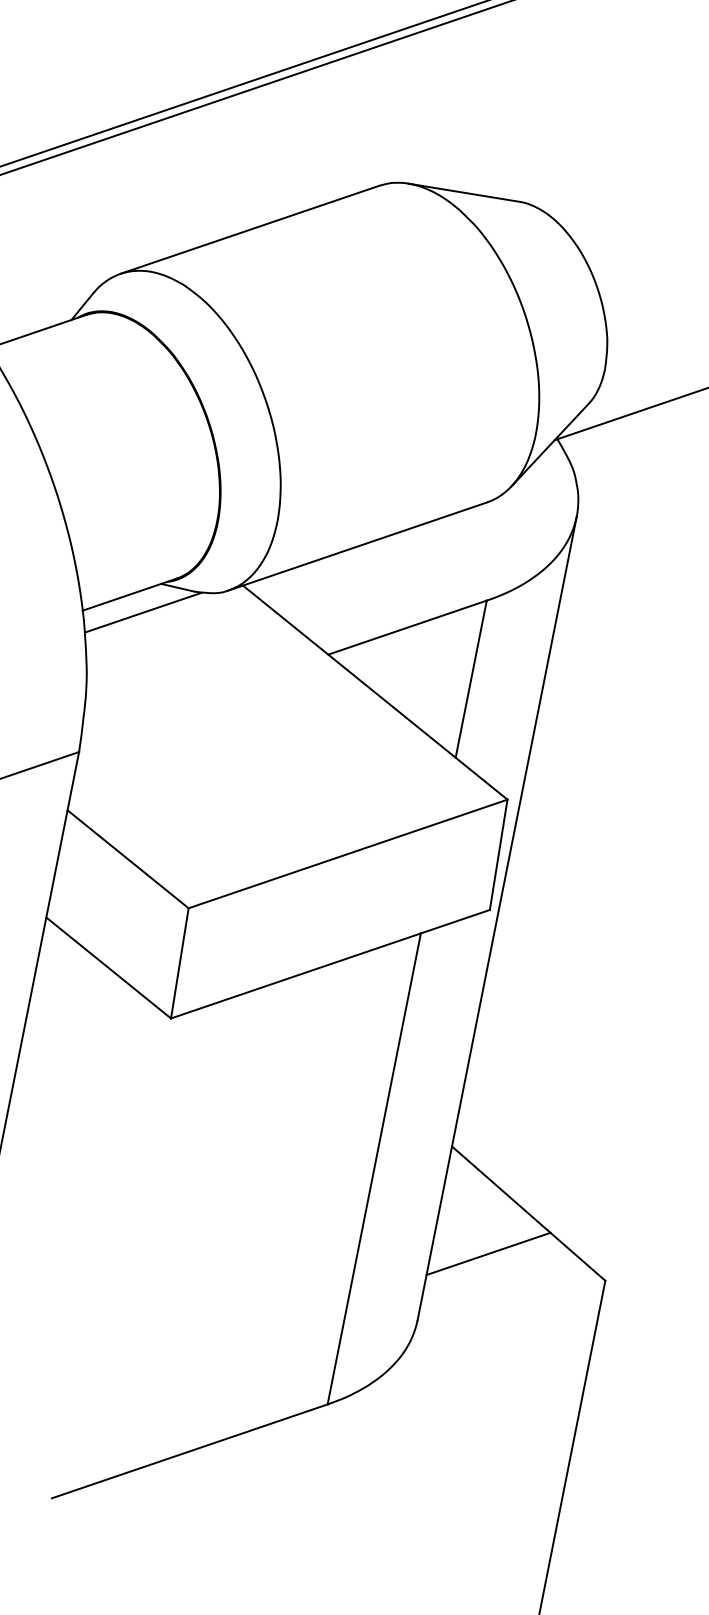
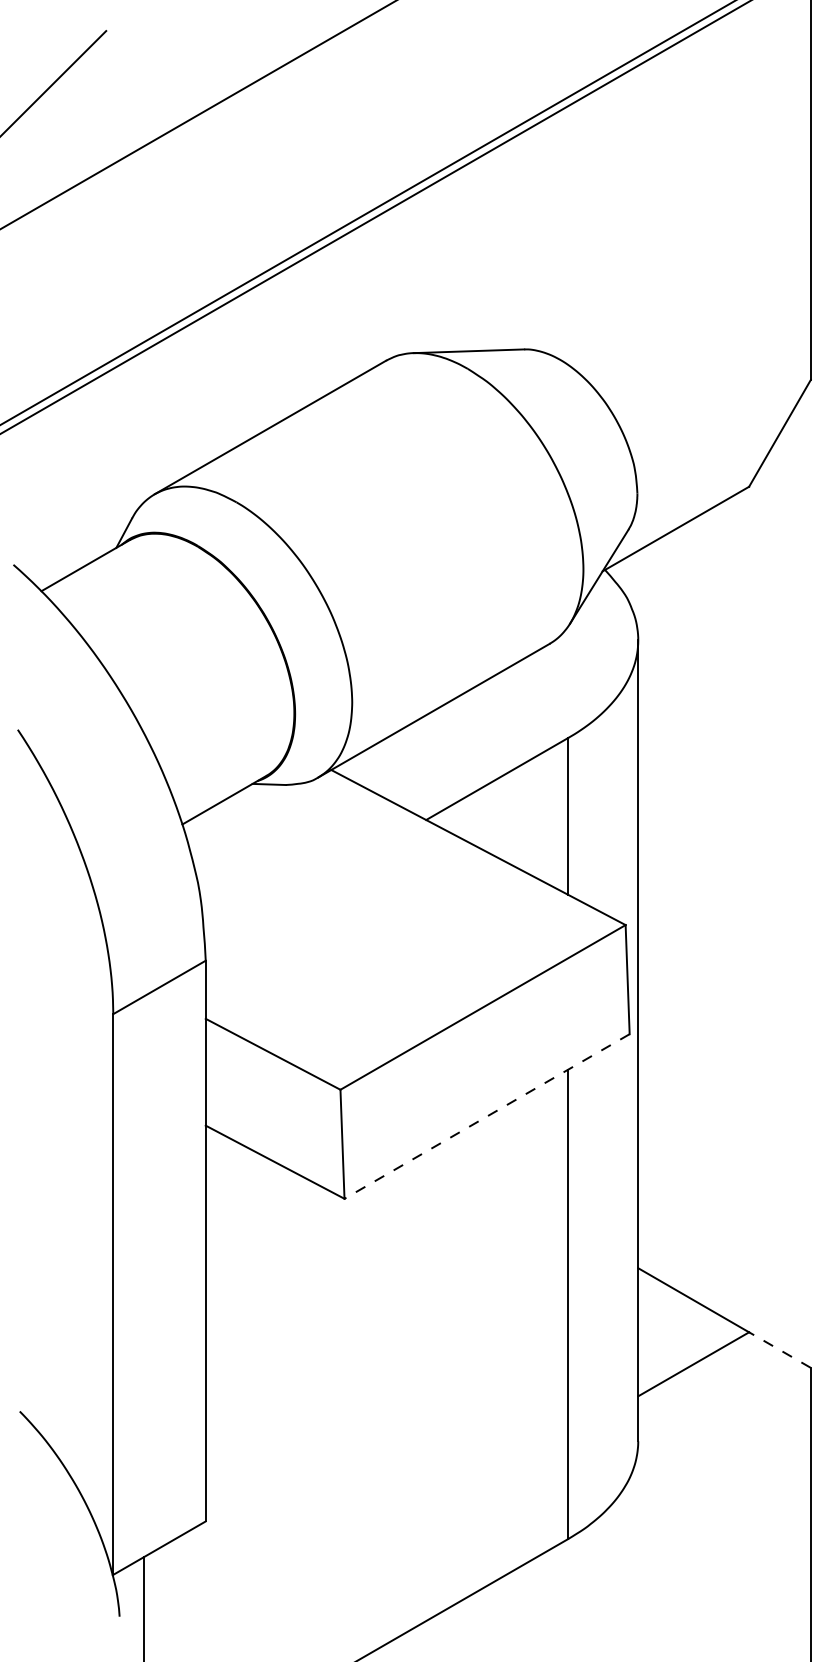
line: (143, 612) -> (240, 814), removed
line: (330, 964) -> (487, 1116), solid -> dashed
line: (577, 1257) -> (779, 1350), solid -> dashed

